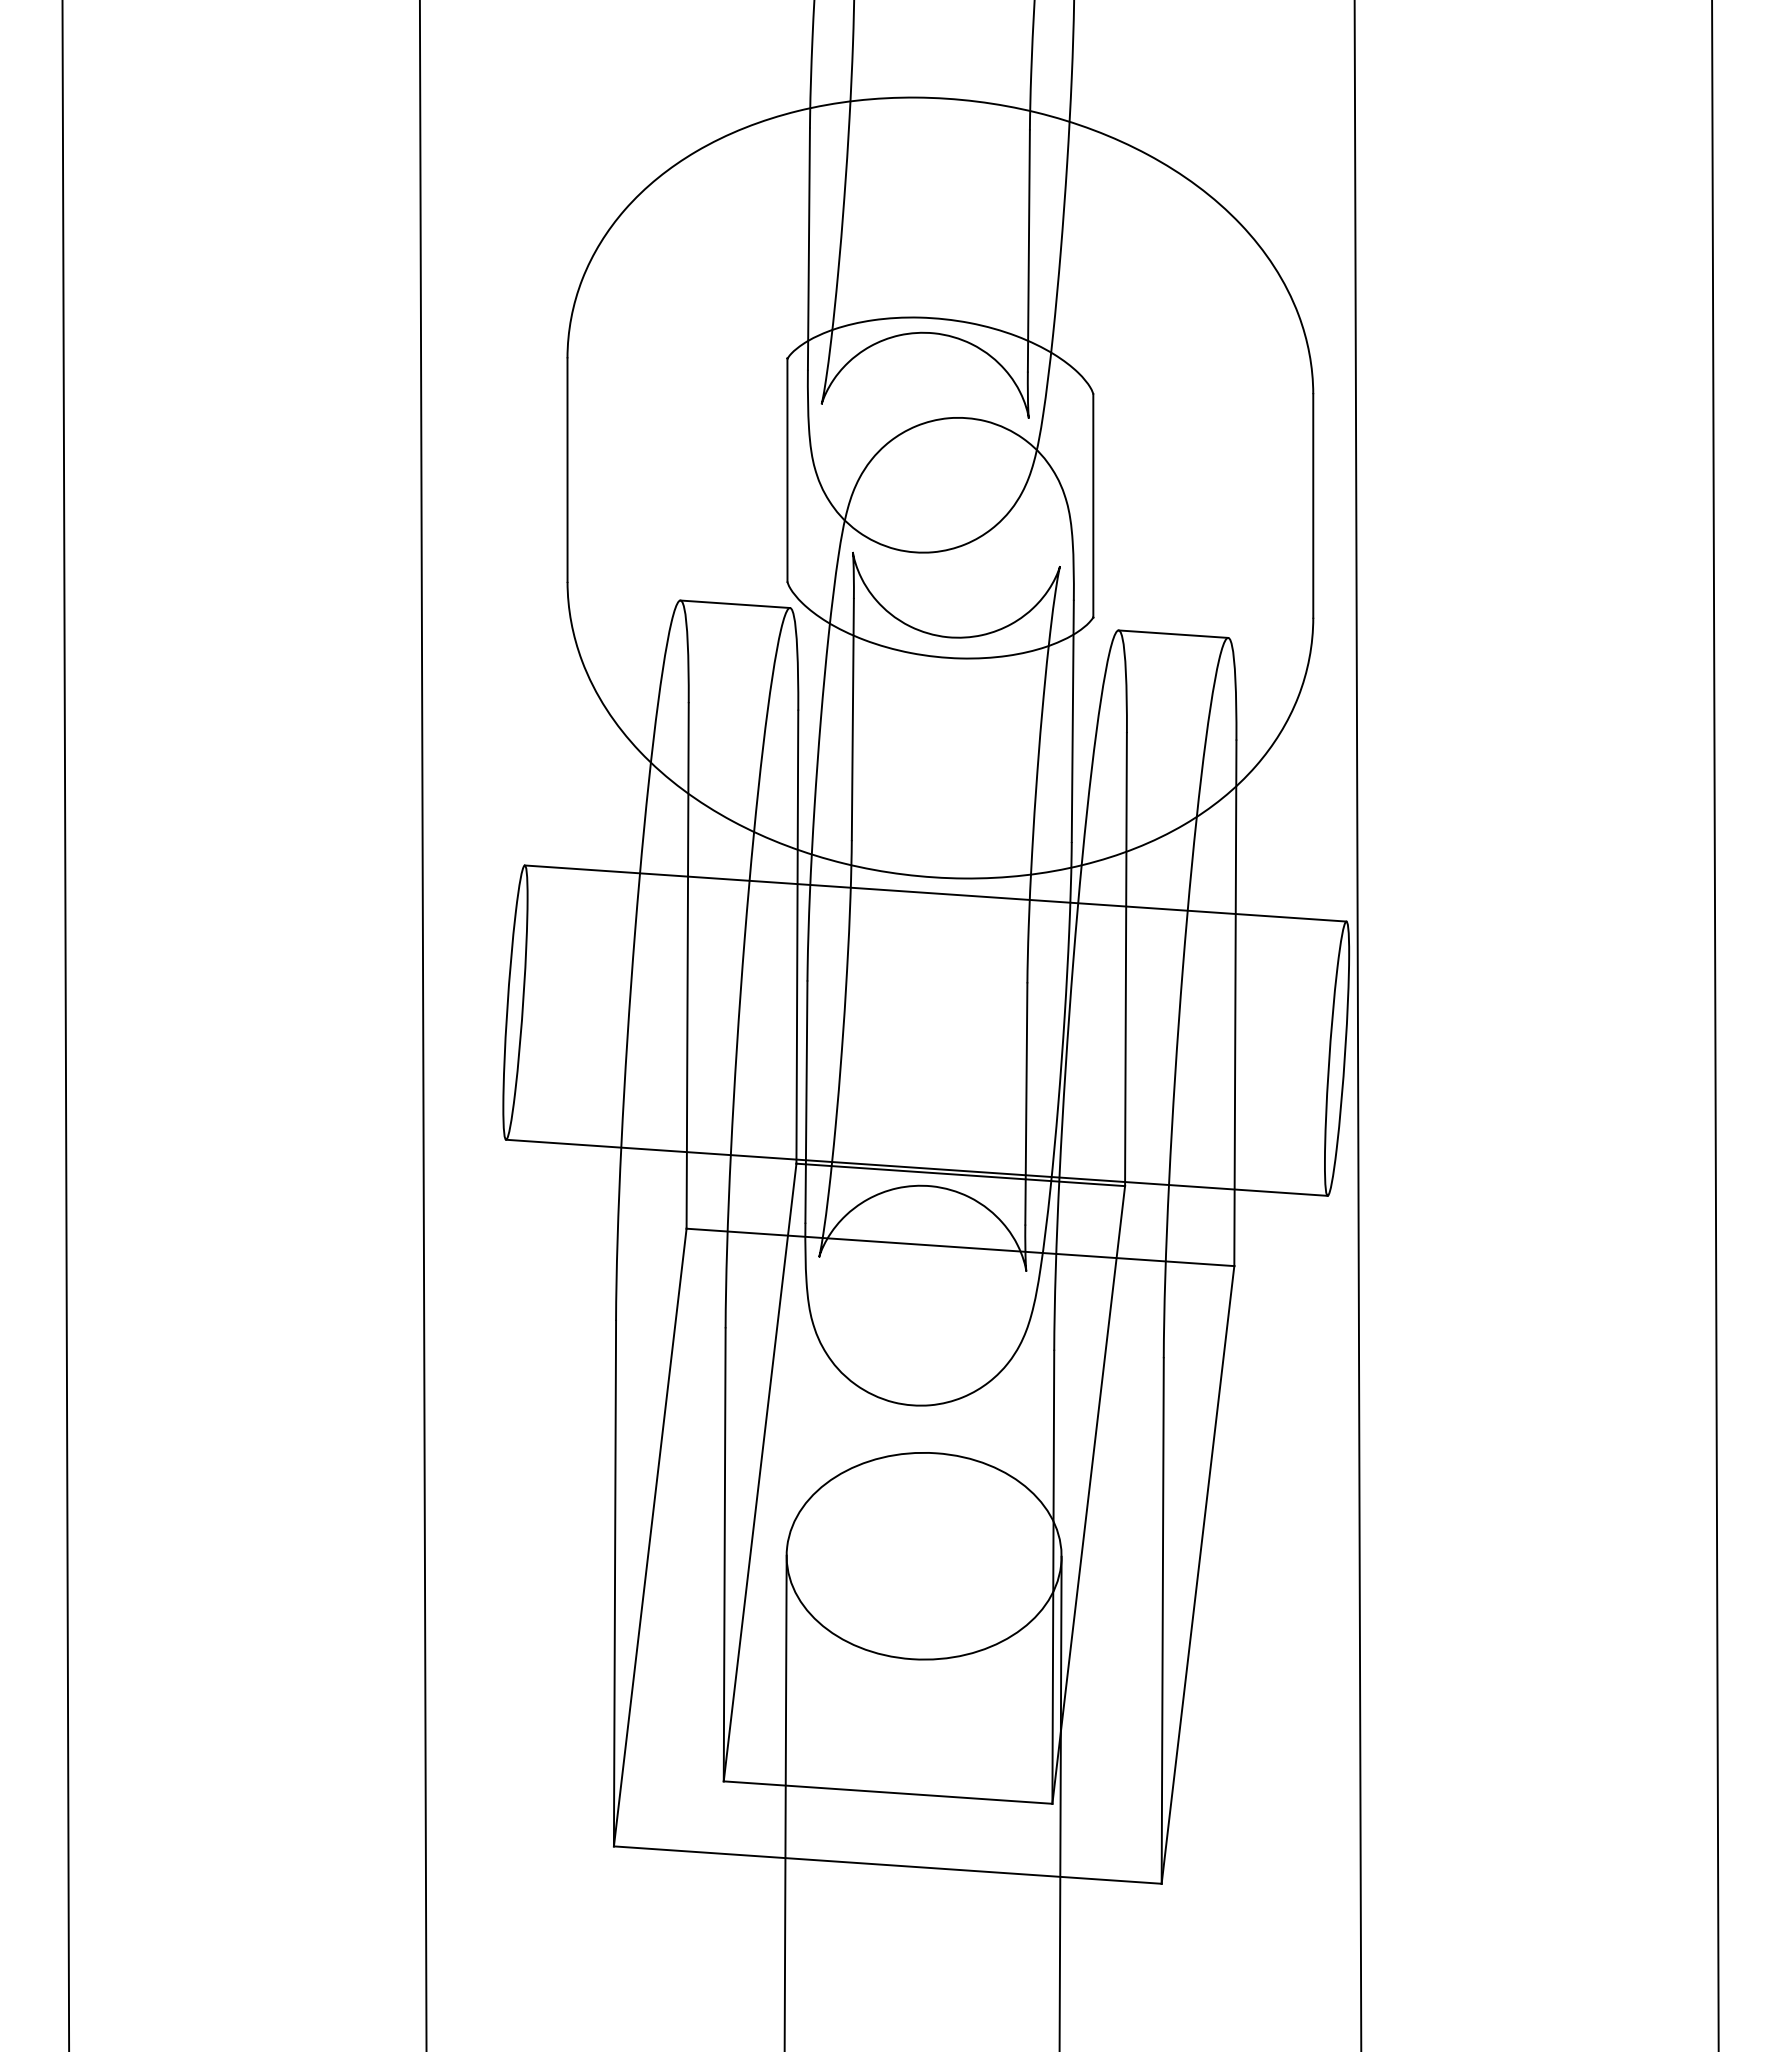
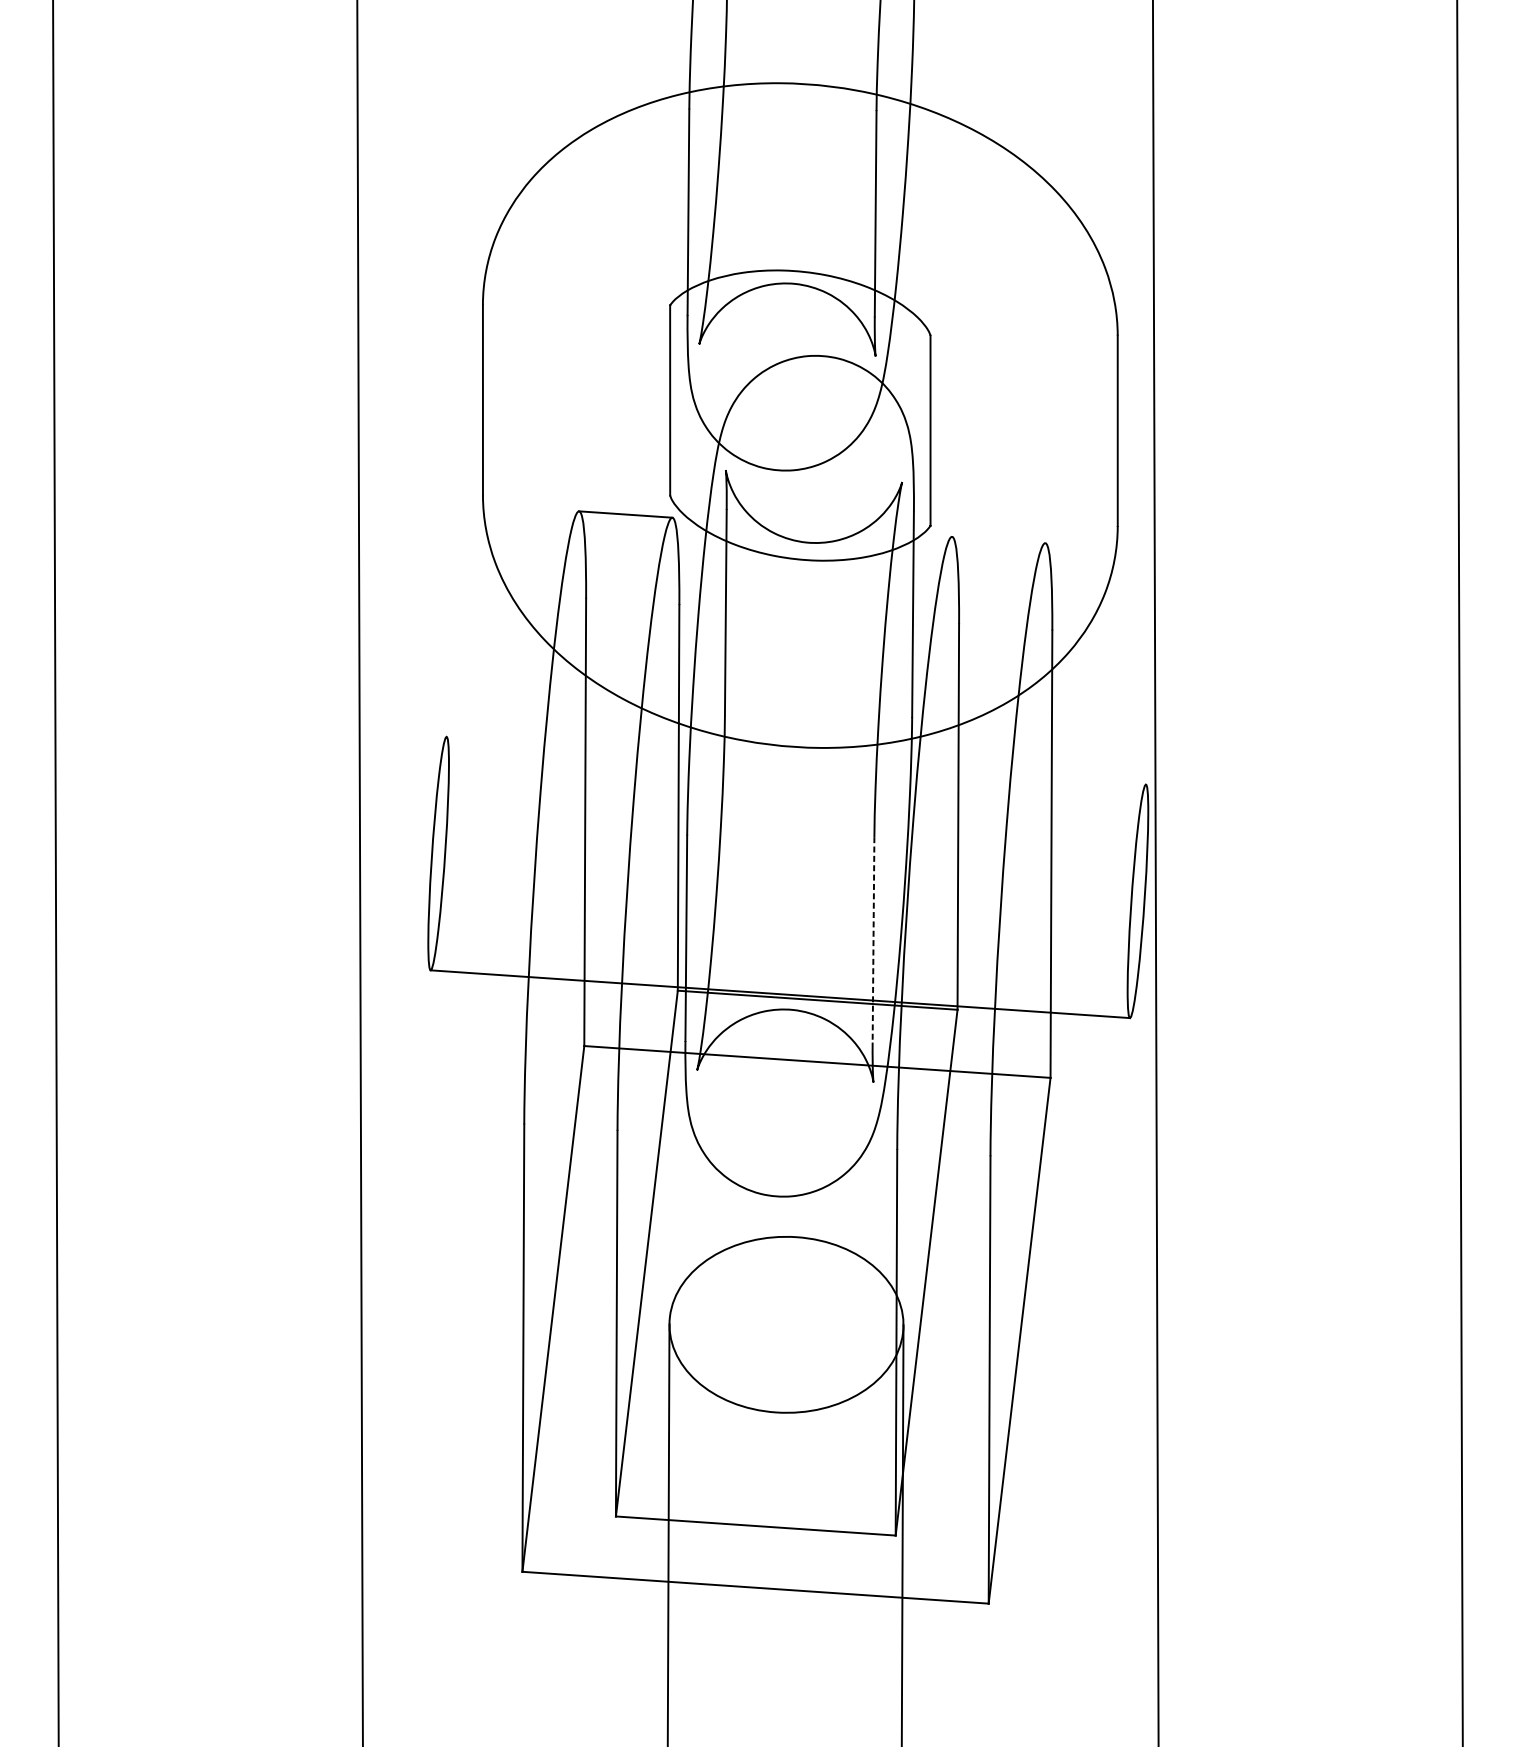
line: (1173, 633) -> (998, 539), removed
line: (935, 893) -> (796, 760), removed
line: (1026, 1103) -> (873, 939), solid -> dashed

